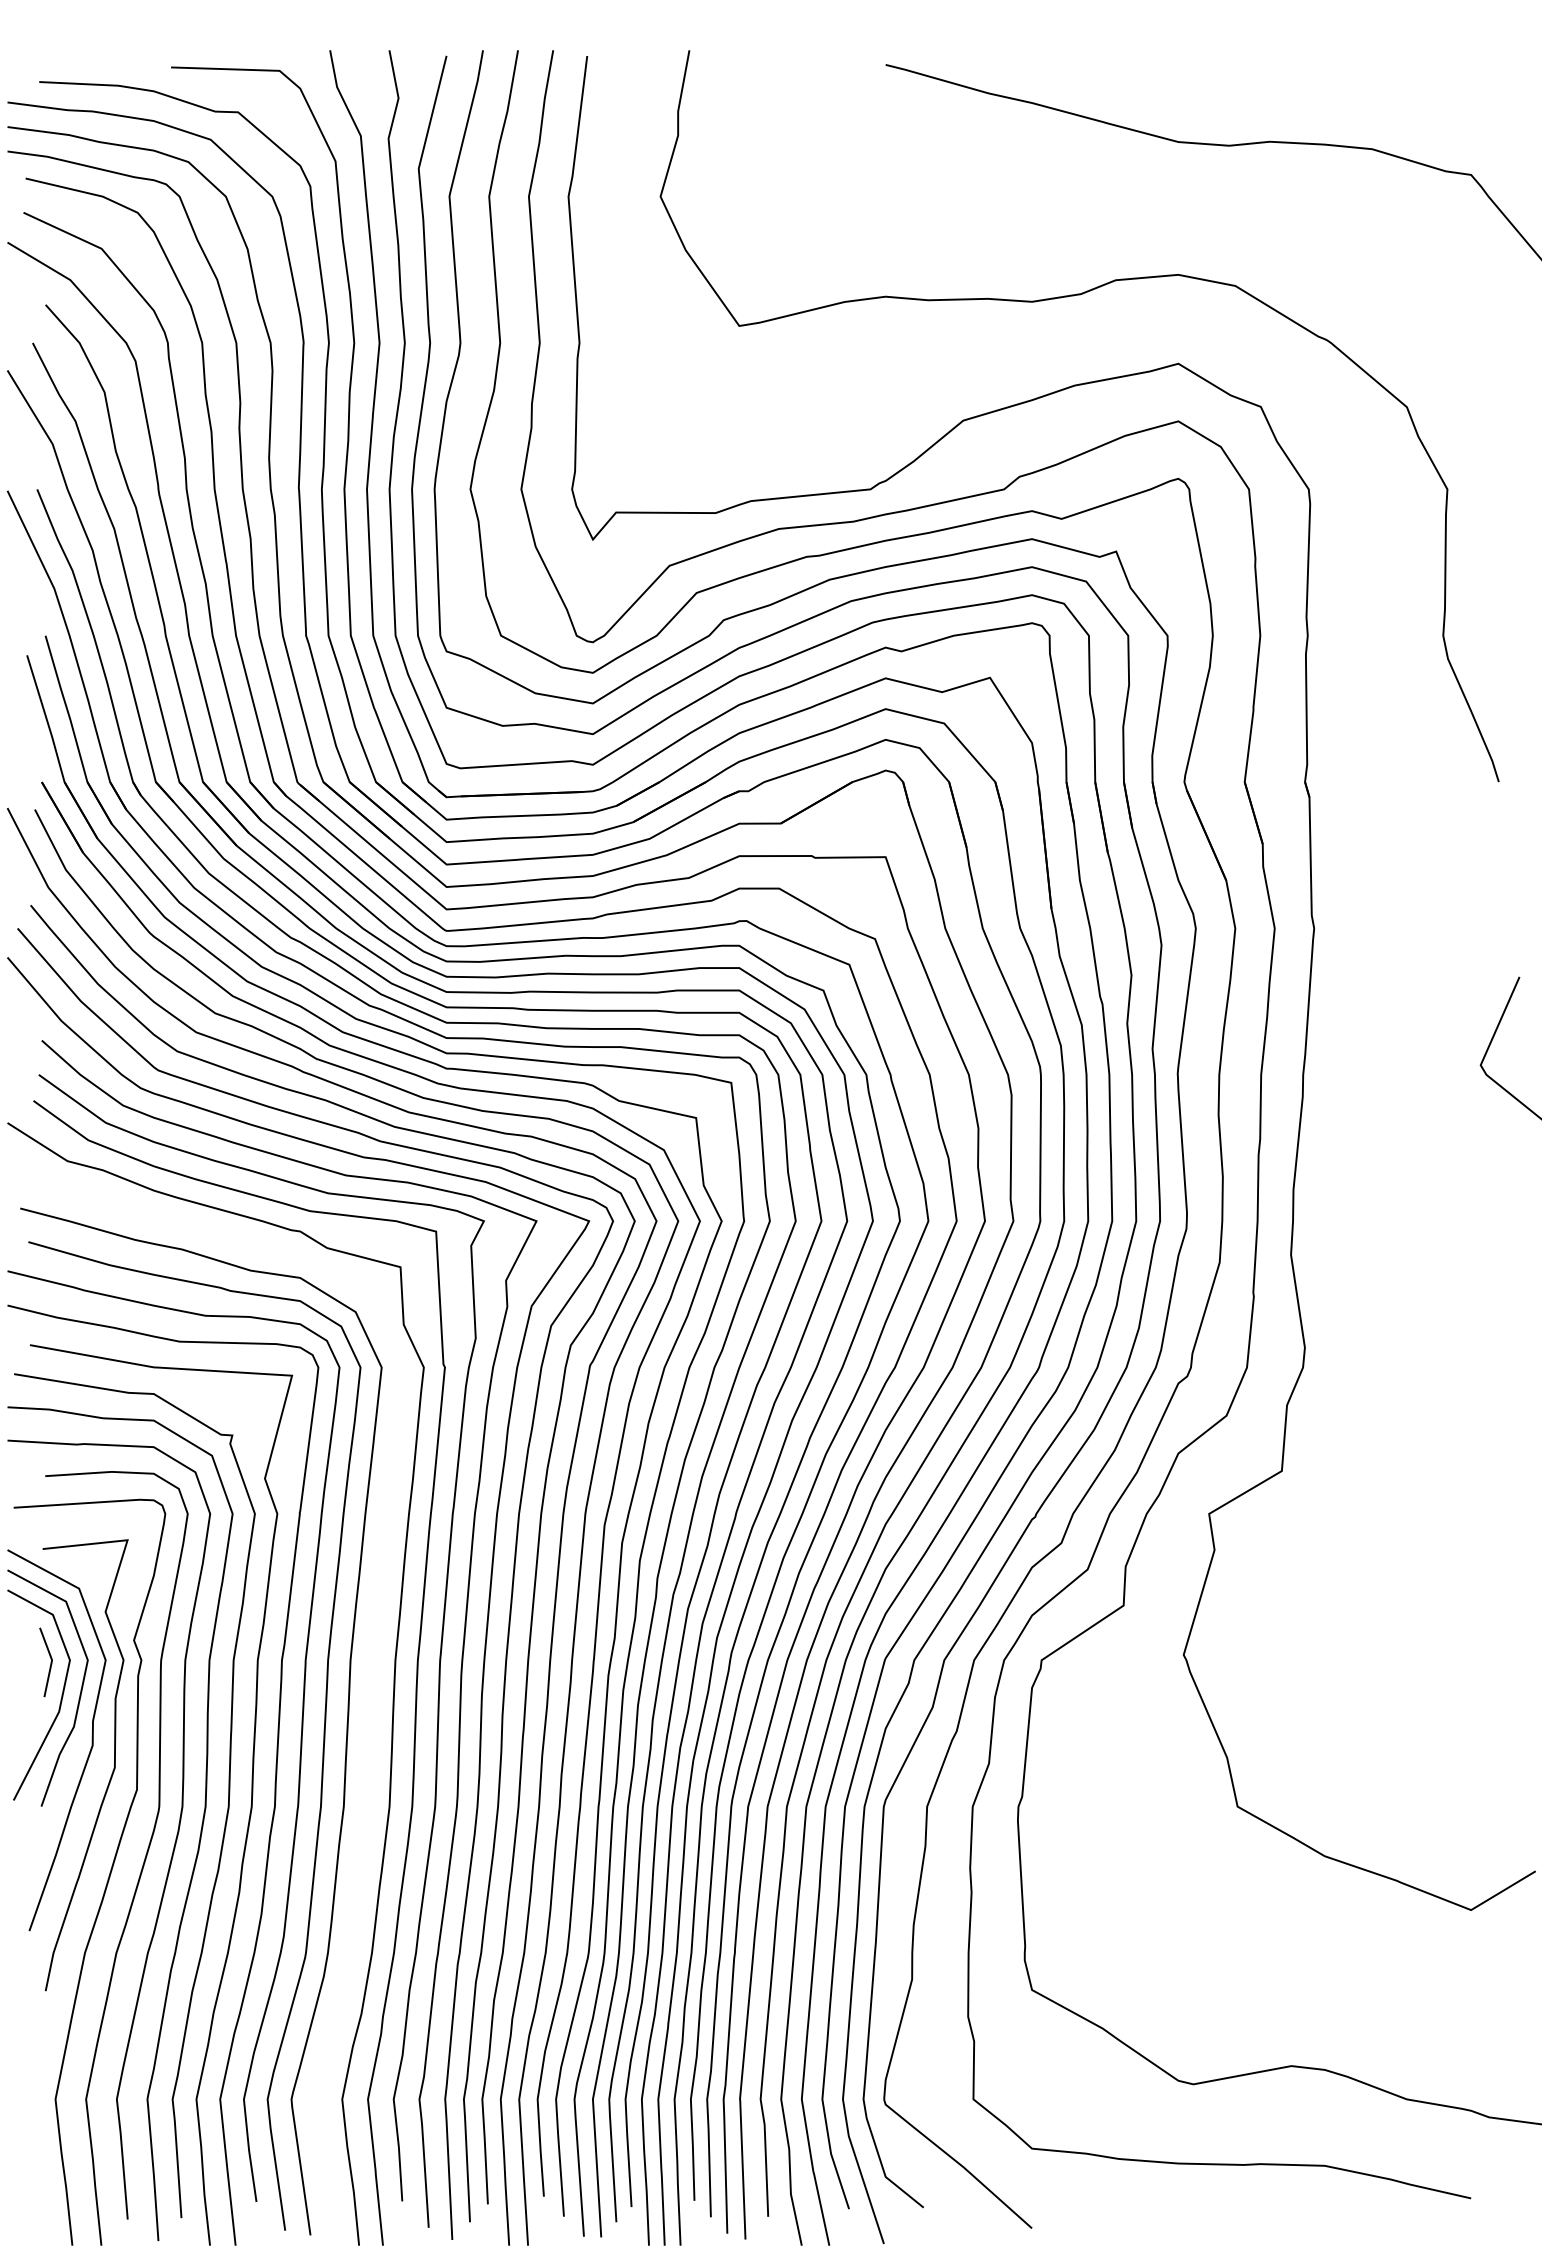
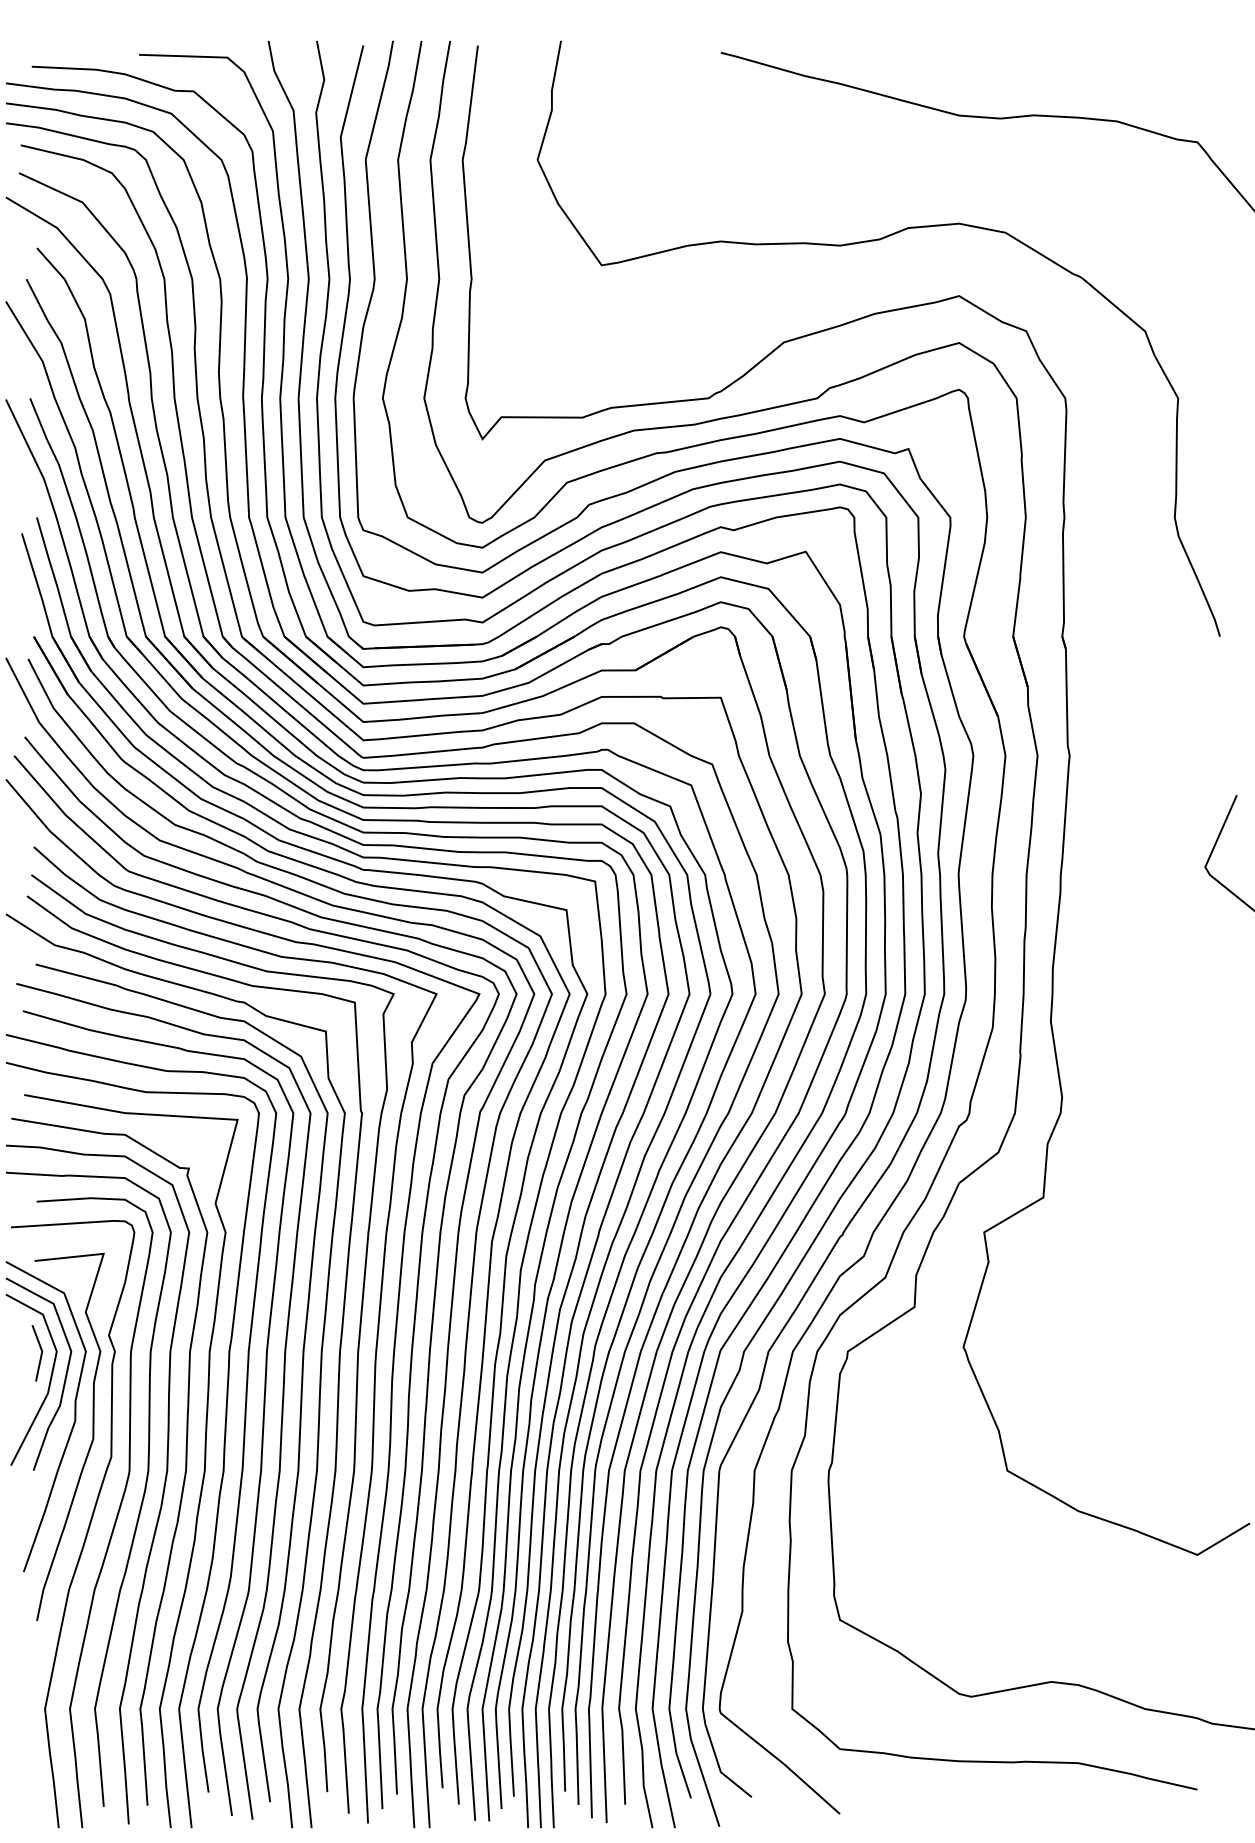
curve: (369, 1711) -> (300, 1393), added

